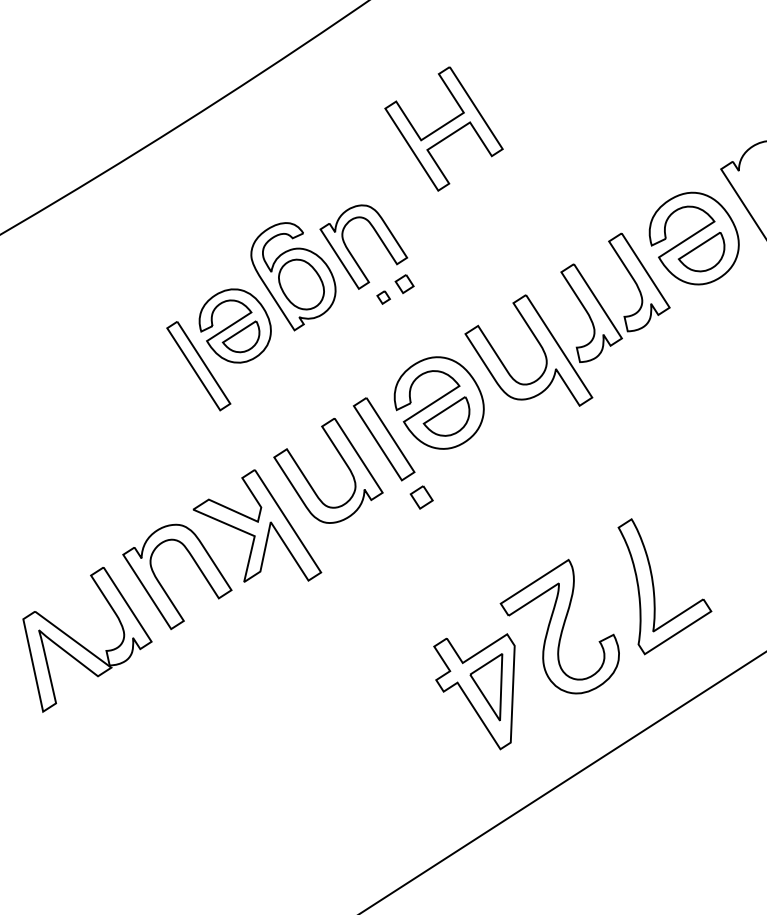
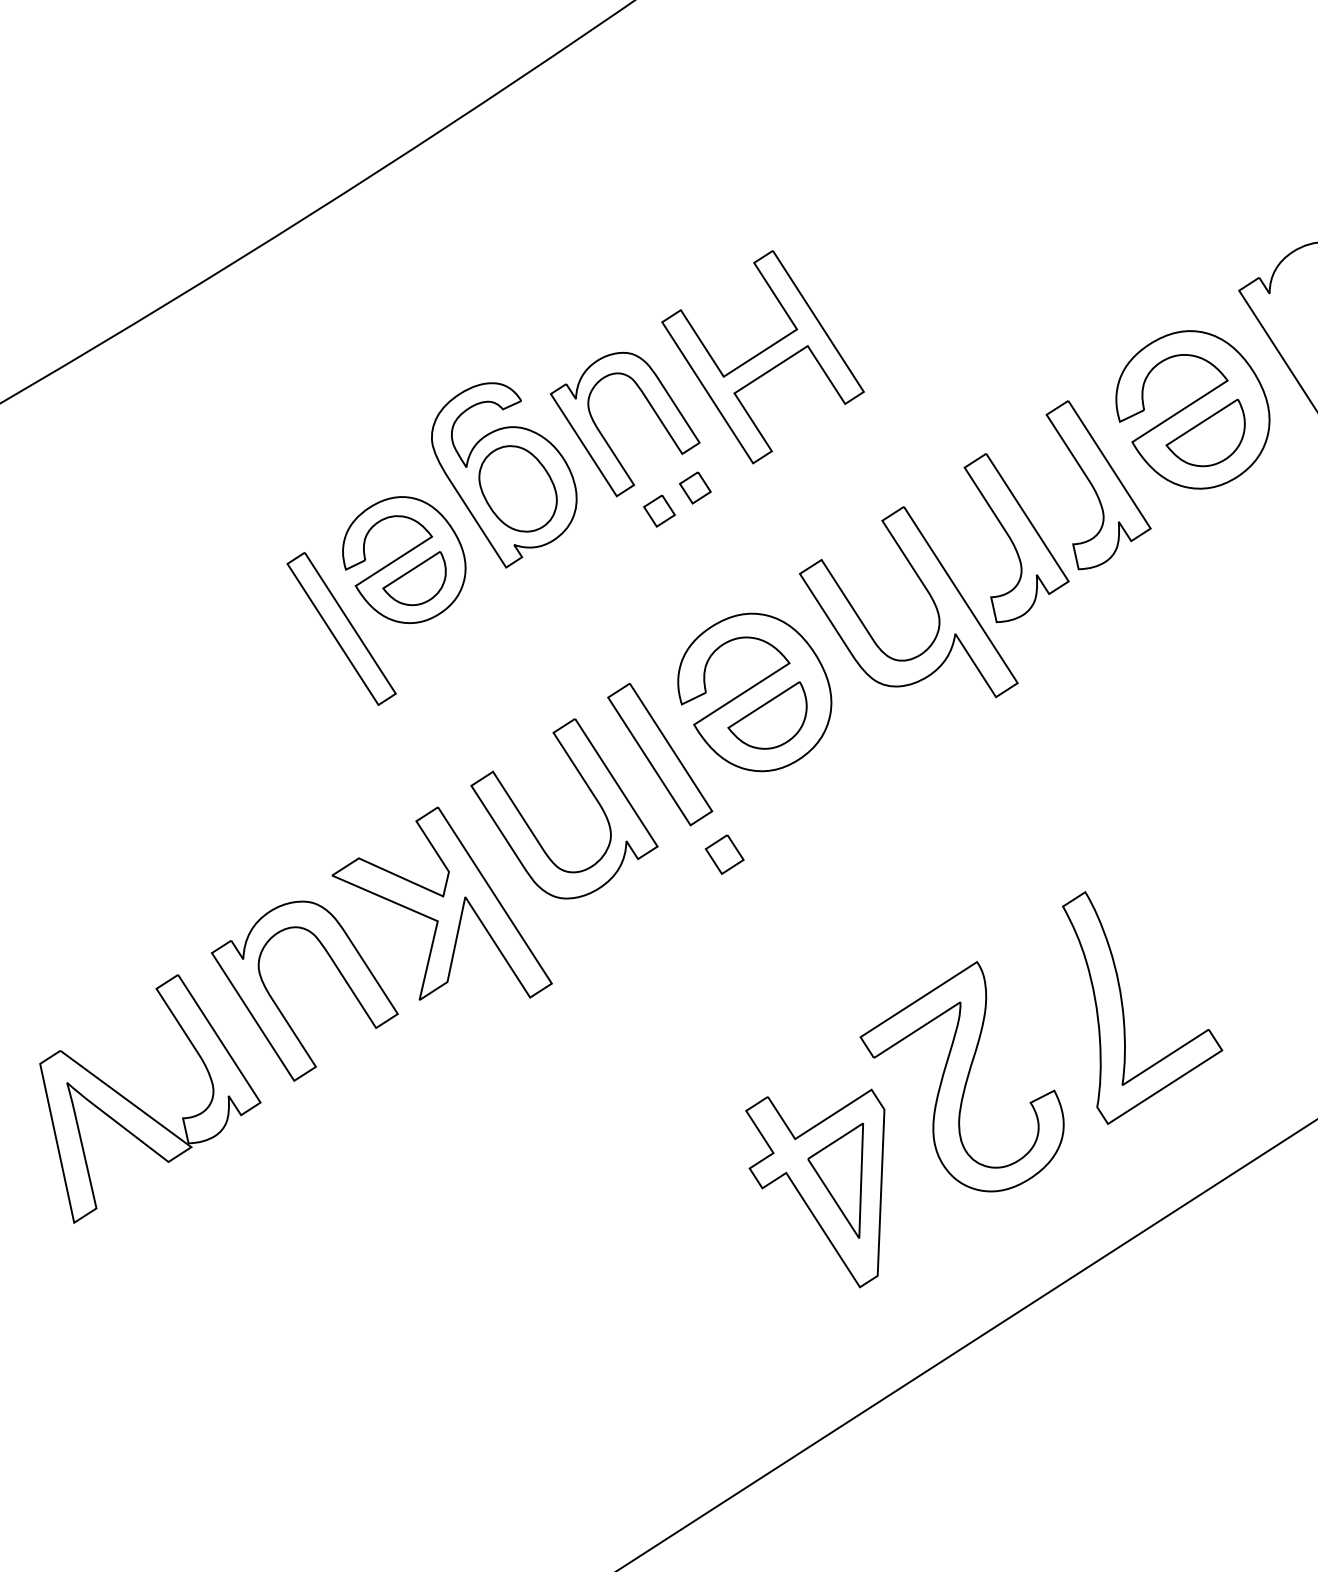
part: (443, 128) -> (762, 356), moved
part: (383, 297) -> (659, 511), size x1.43

